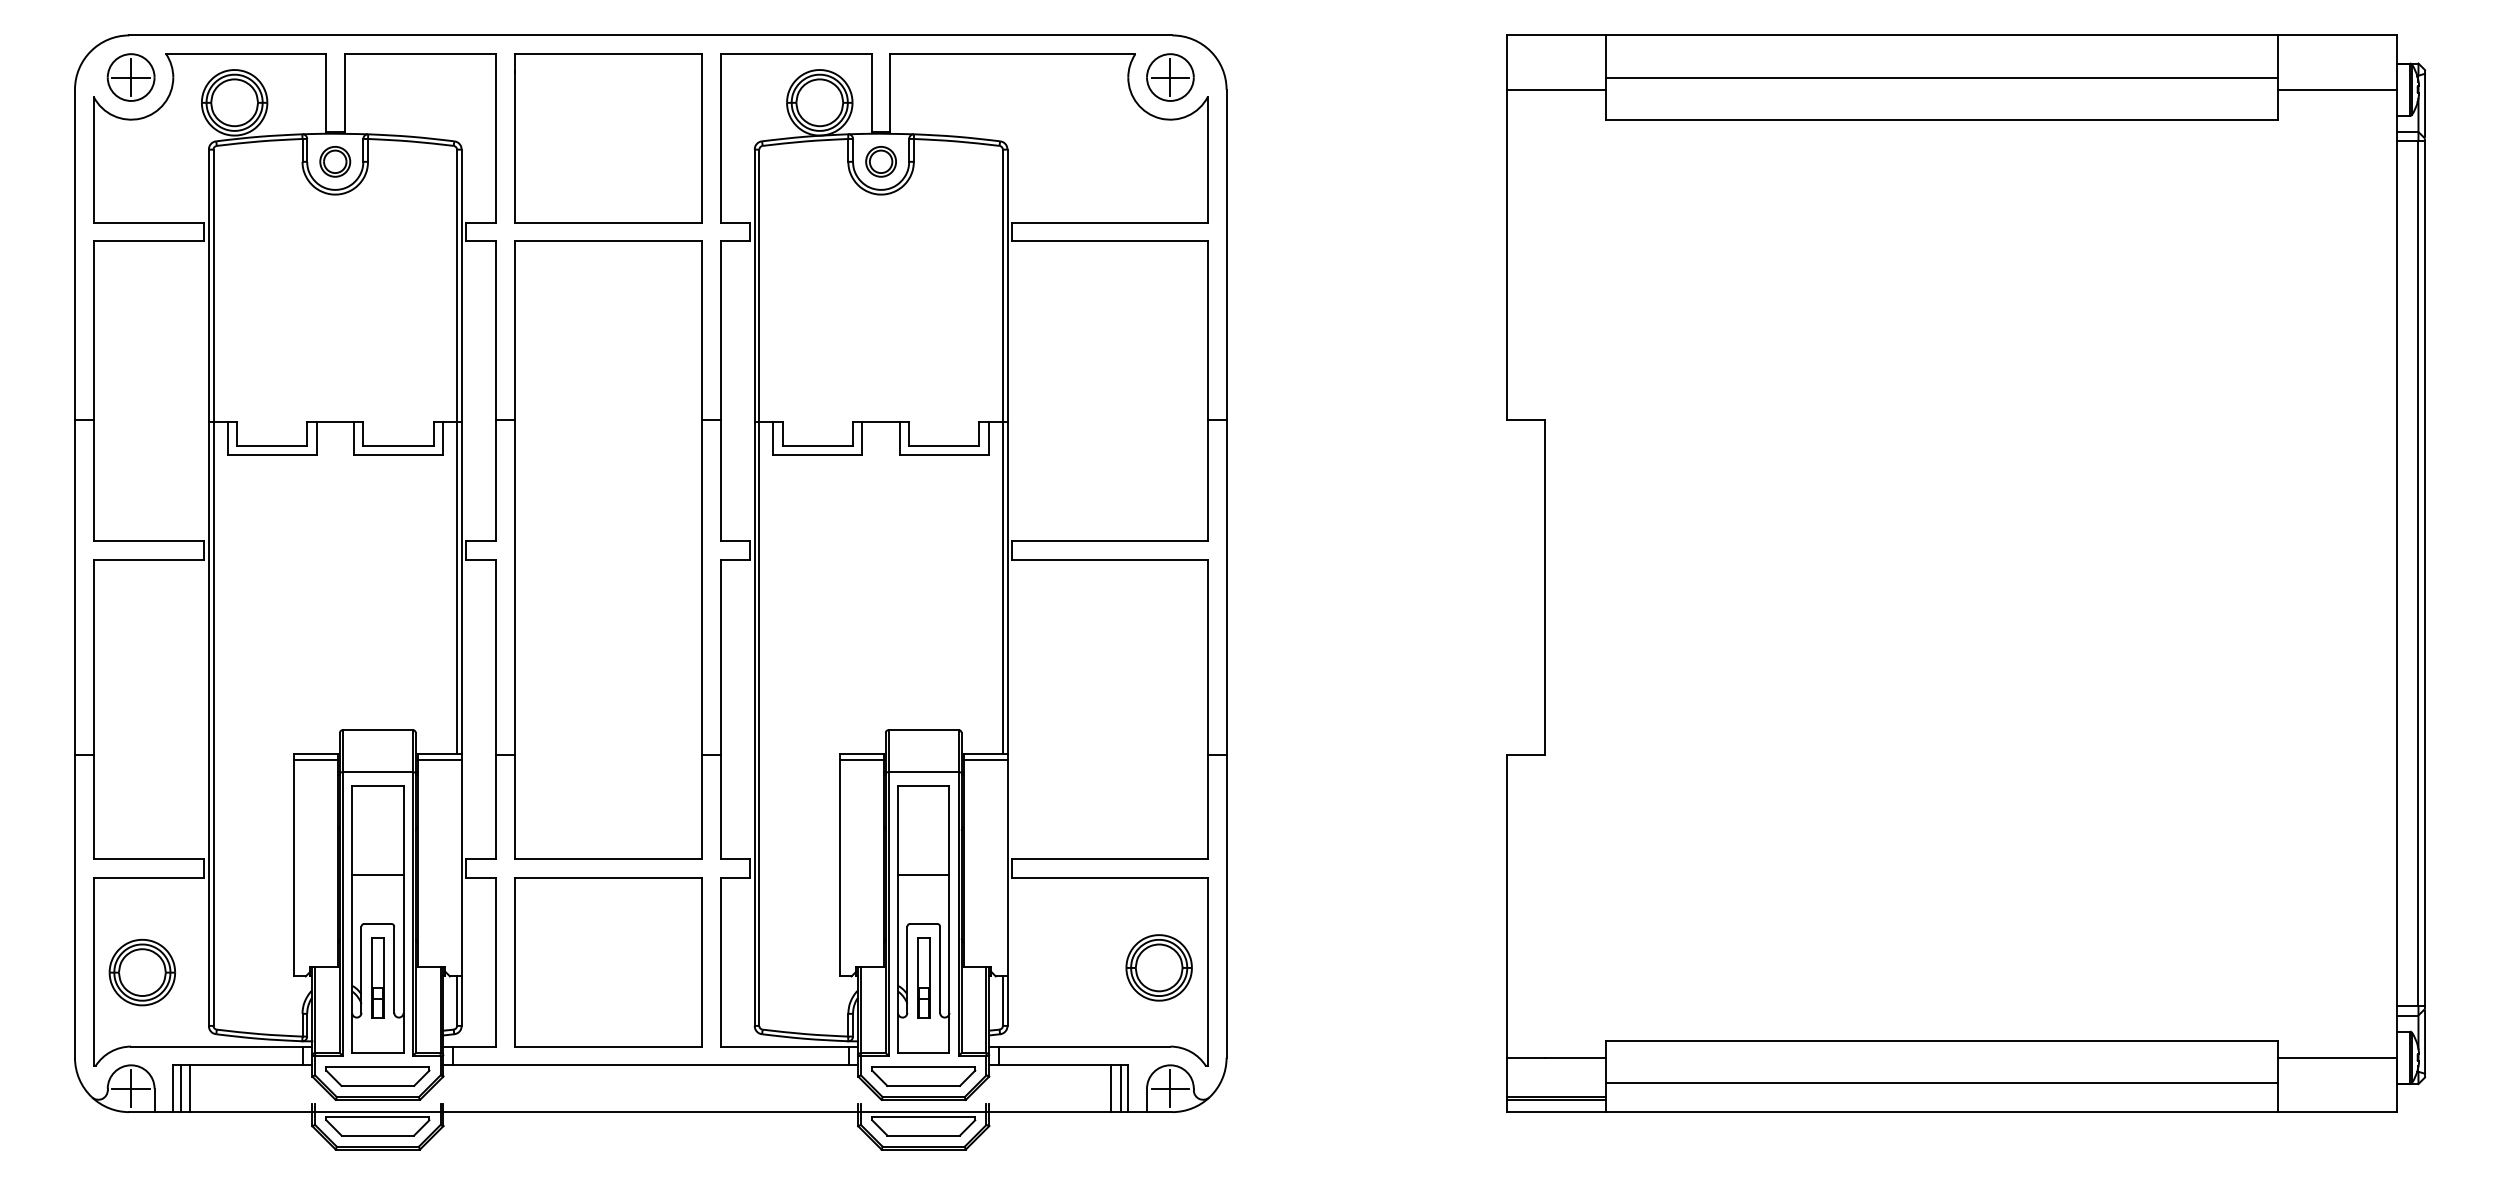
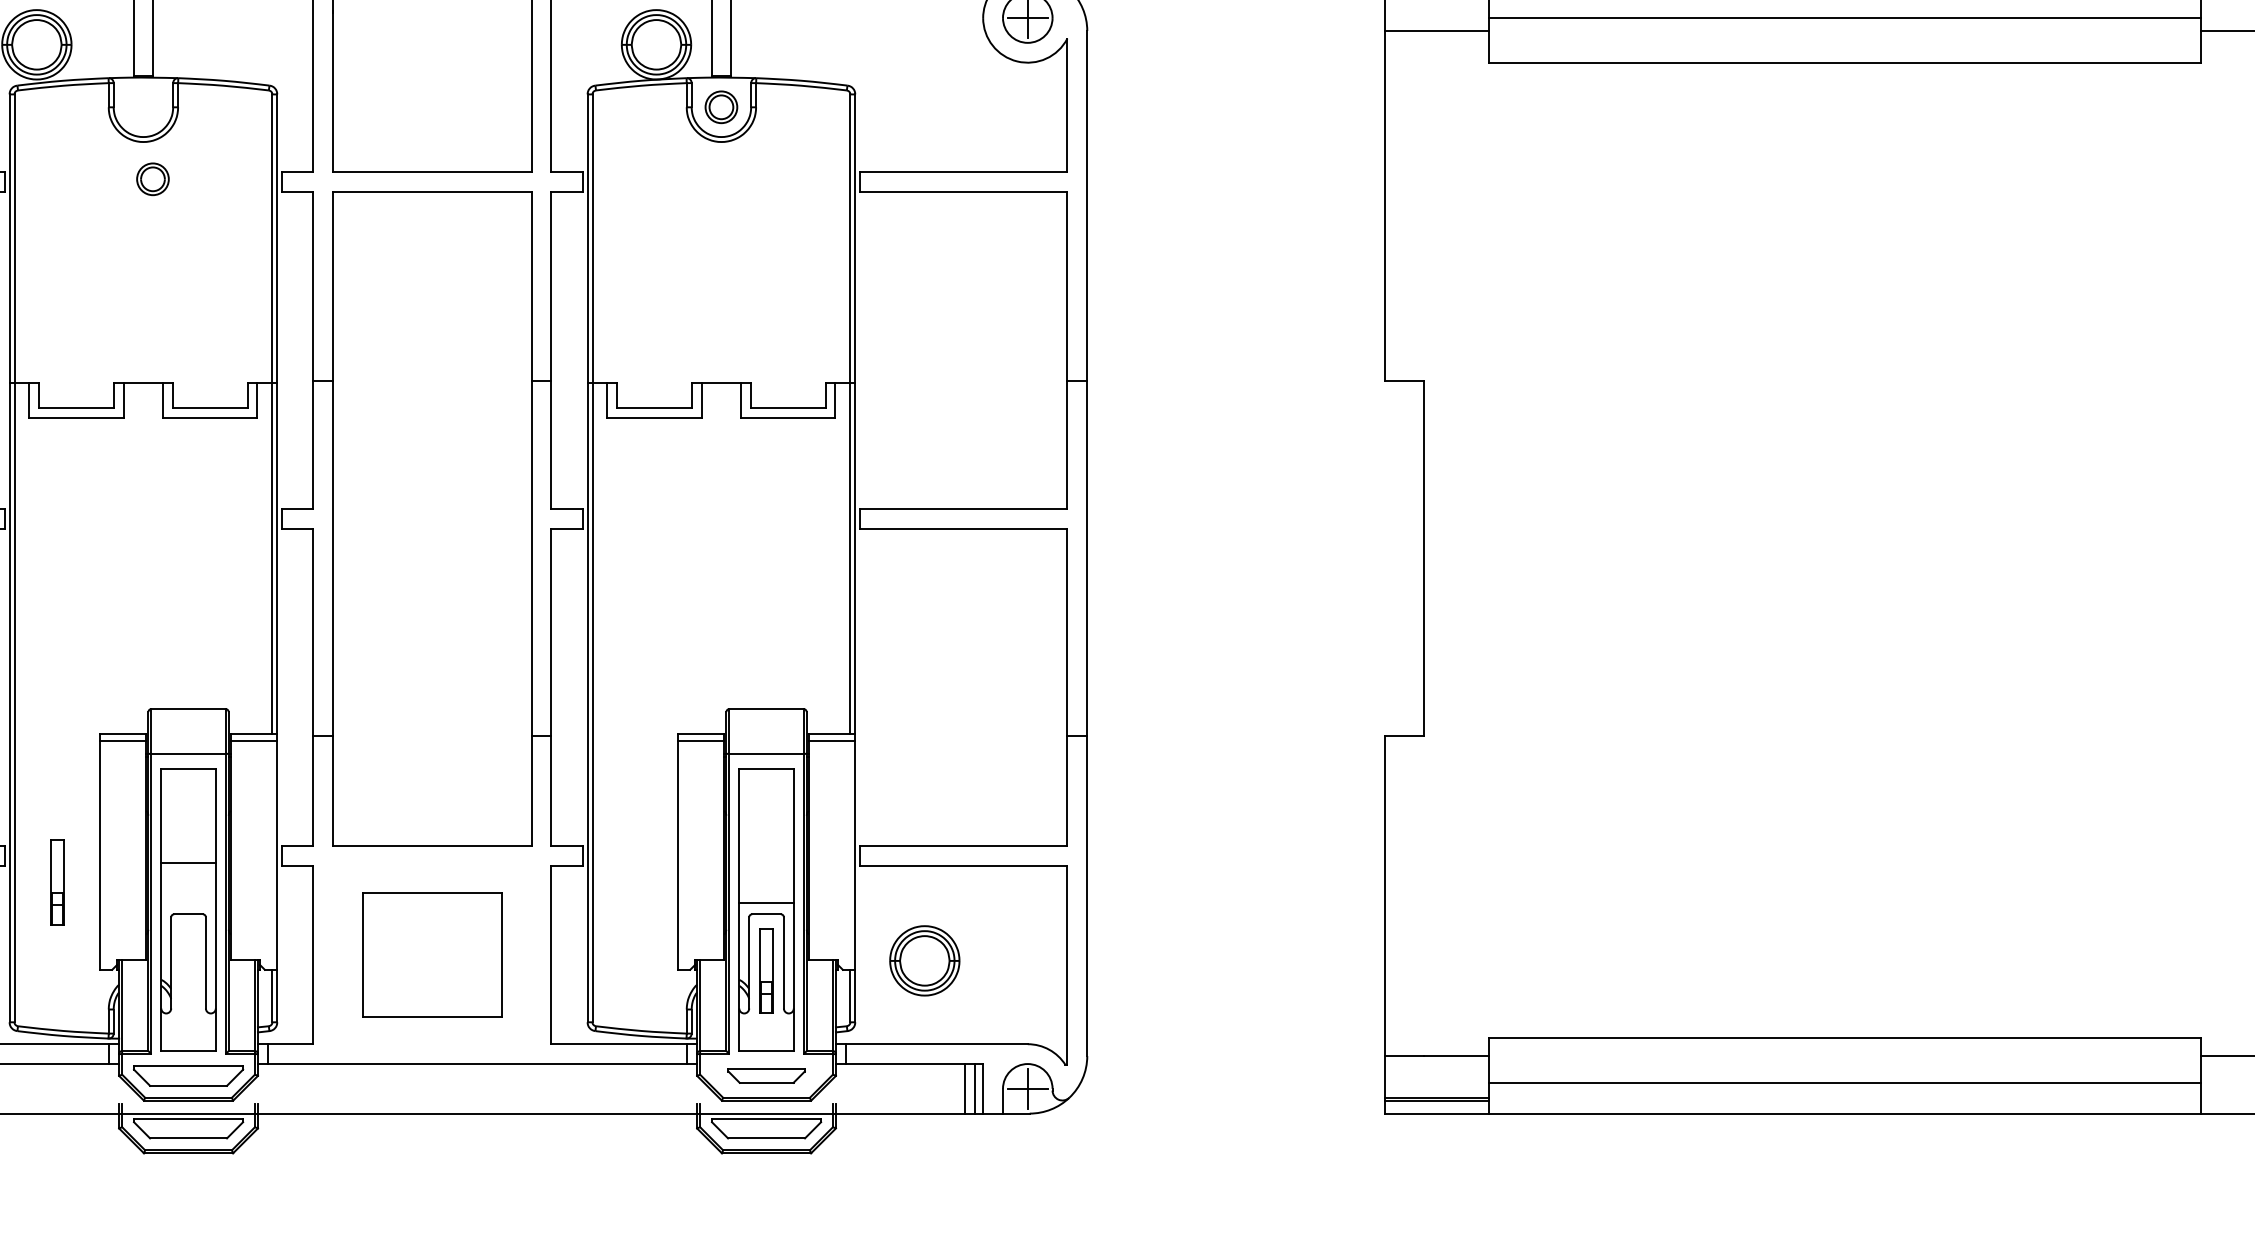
part: (335, 161) -> (153, 178), moved
line: (923, 875) -> (766, 903), moved
part: (608, 962) -> (432, 955), size x0.7
part: (1158, 967) -> (924, 960), moved
part: (377, 977) -> (56, 882), moved
part: (923, 1076) -> (766, 1075), size x0.7

